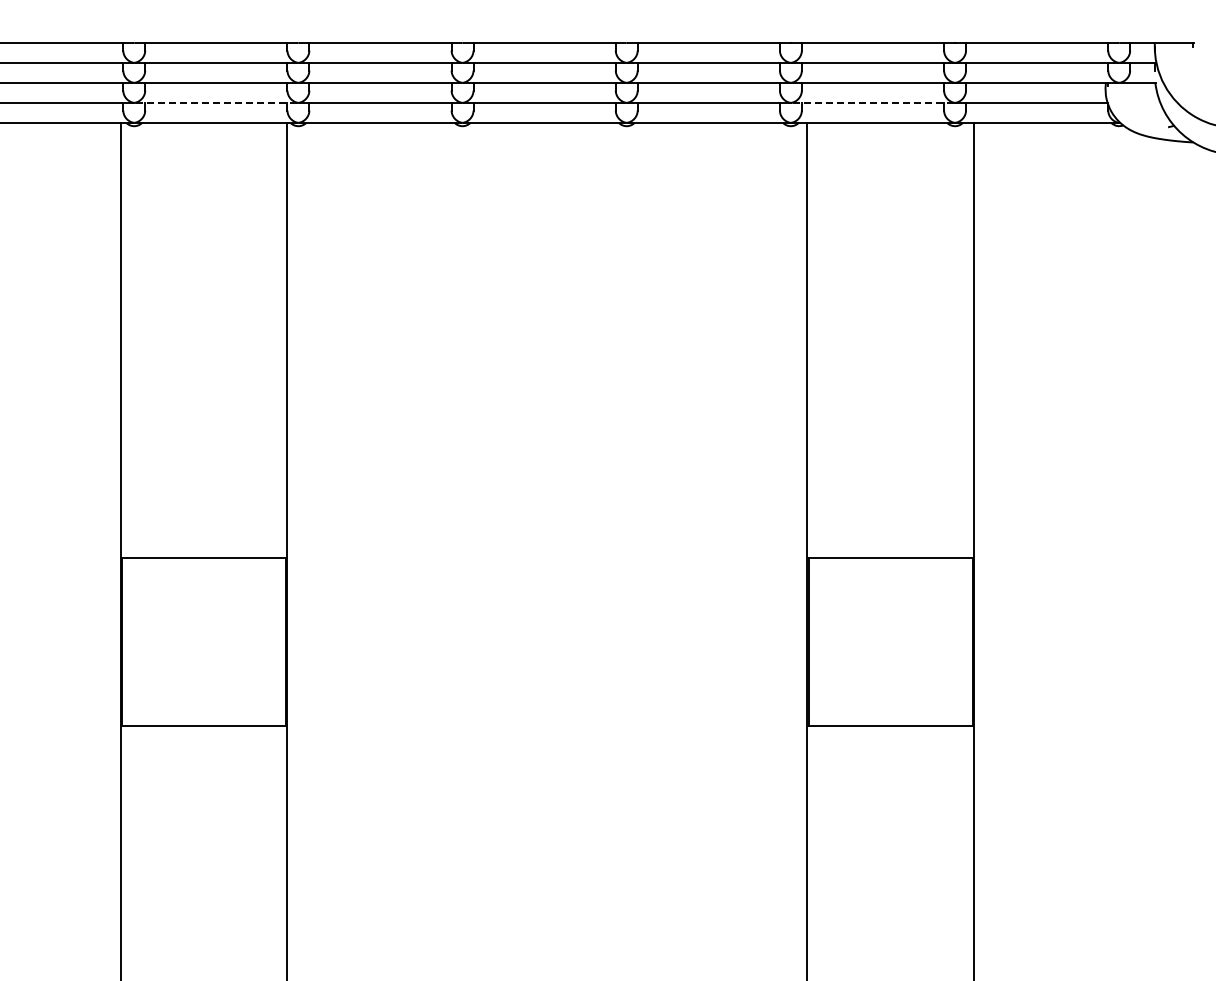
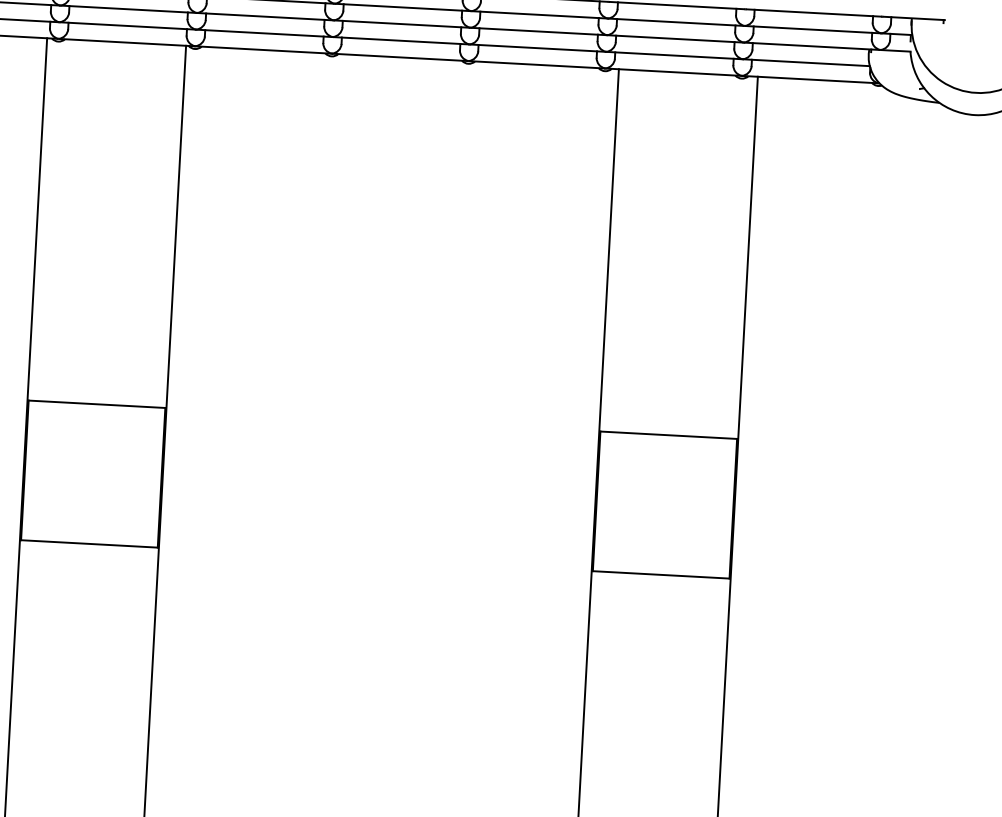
line: (216, 102) -> (127, 25), dashed -> solid
line: (872, 102) -> (674, 55), dashed -> solid

